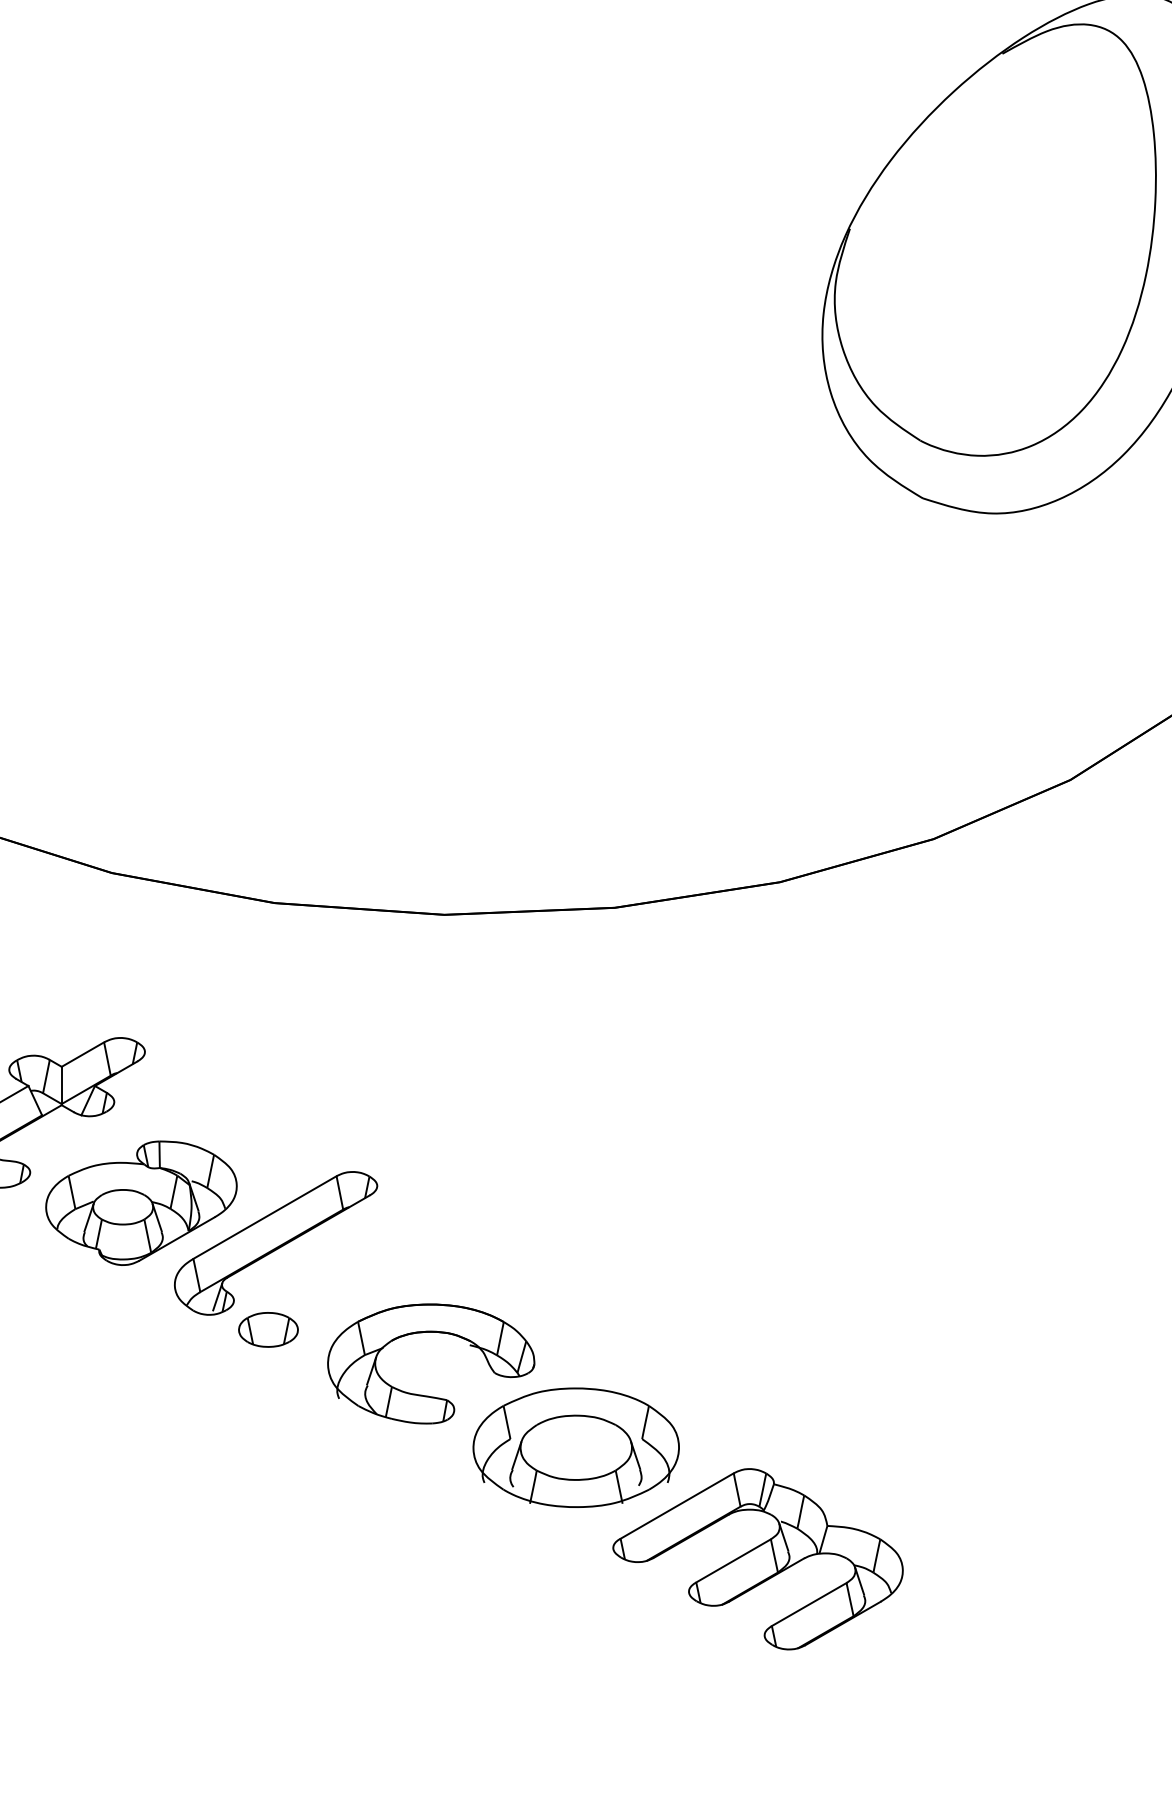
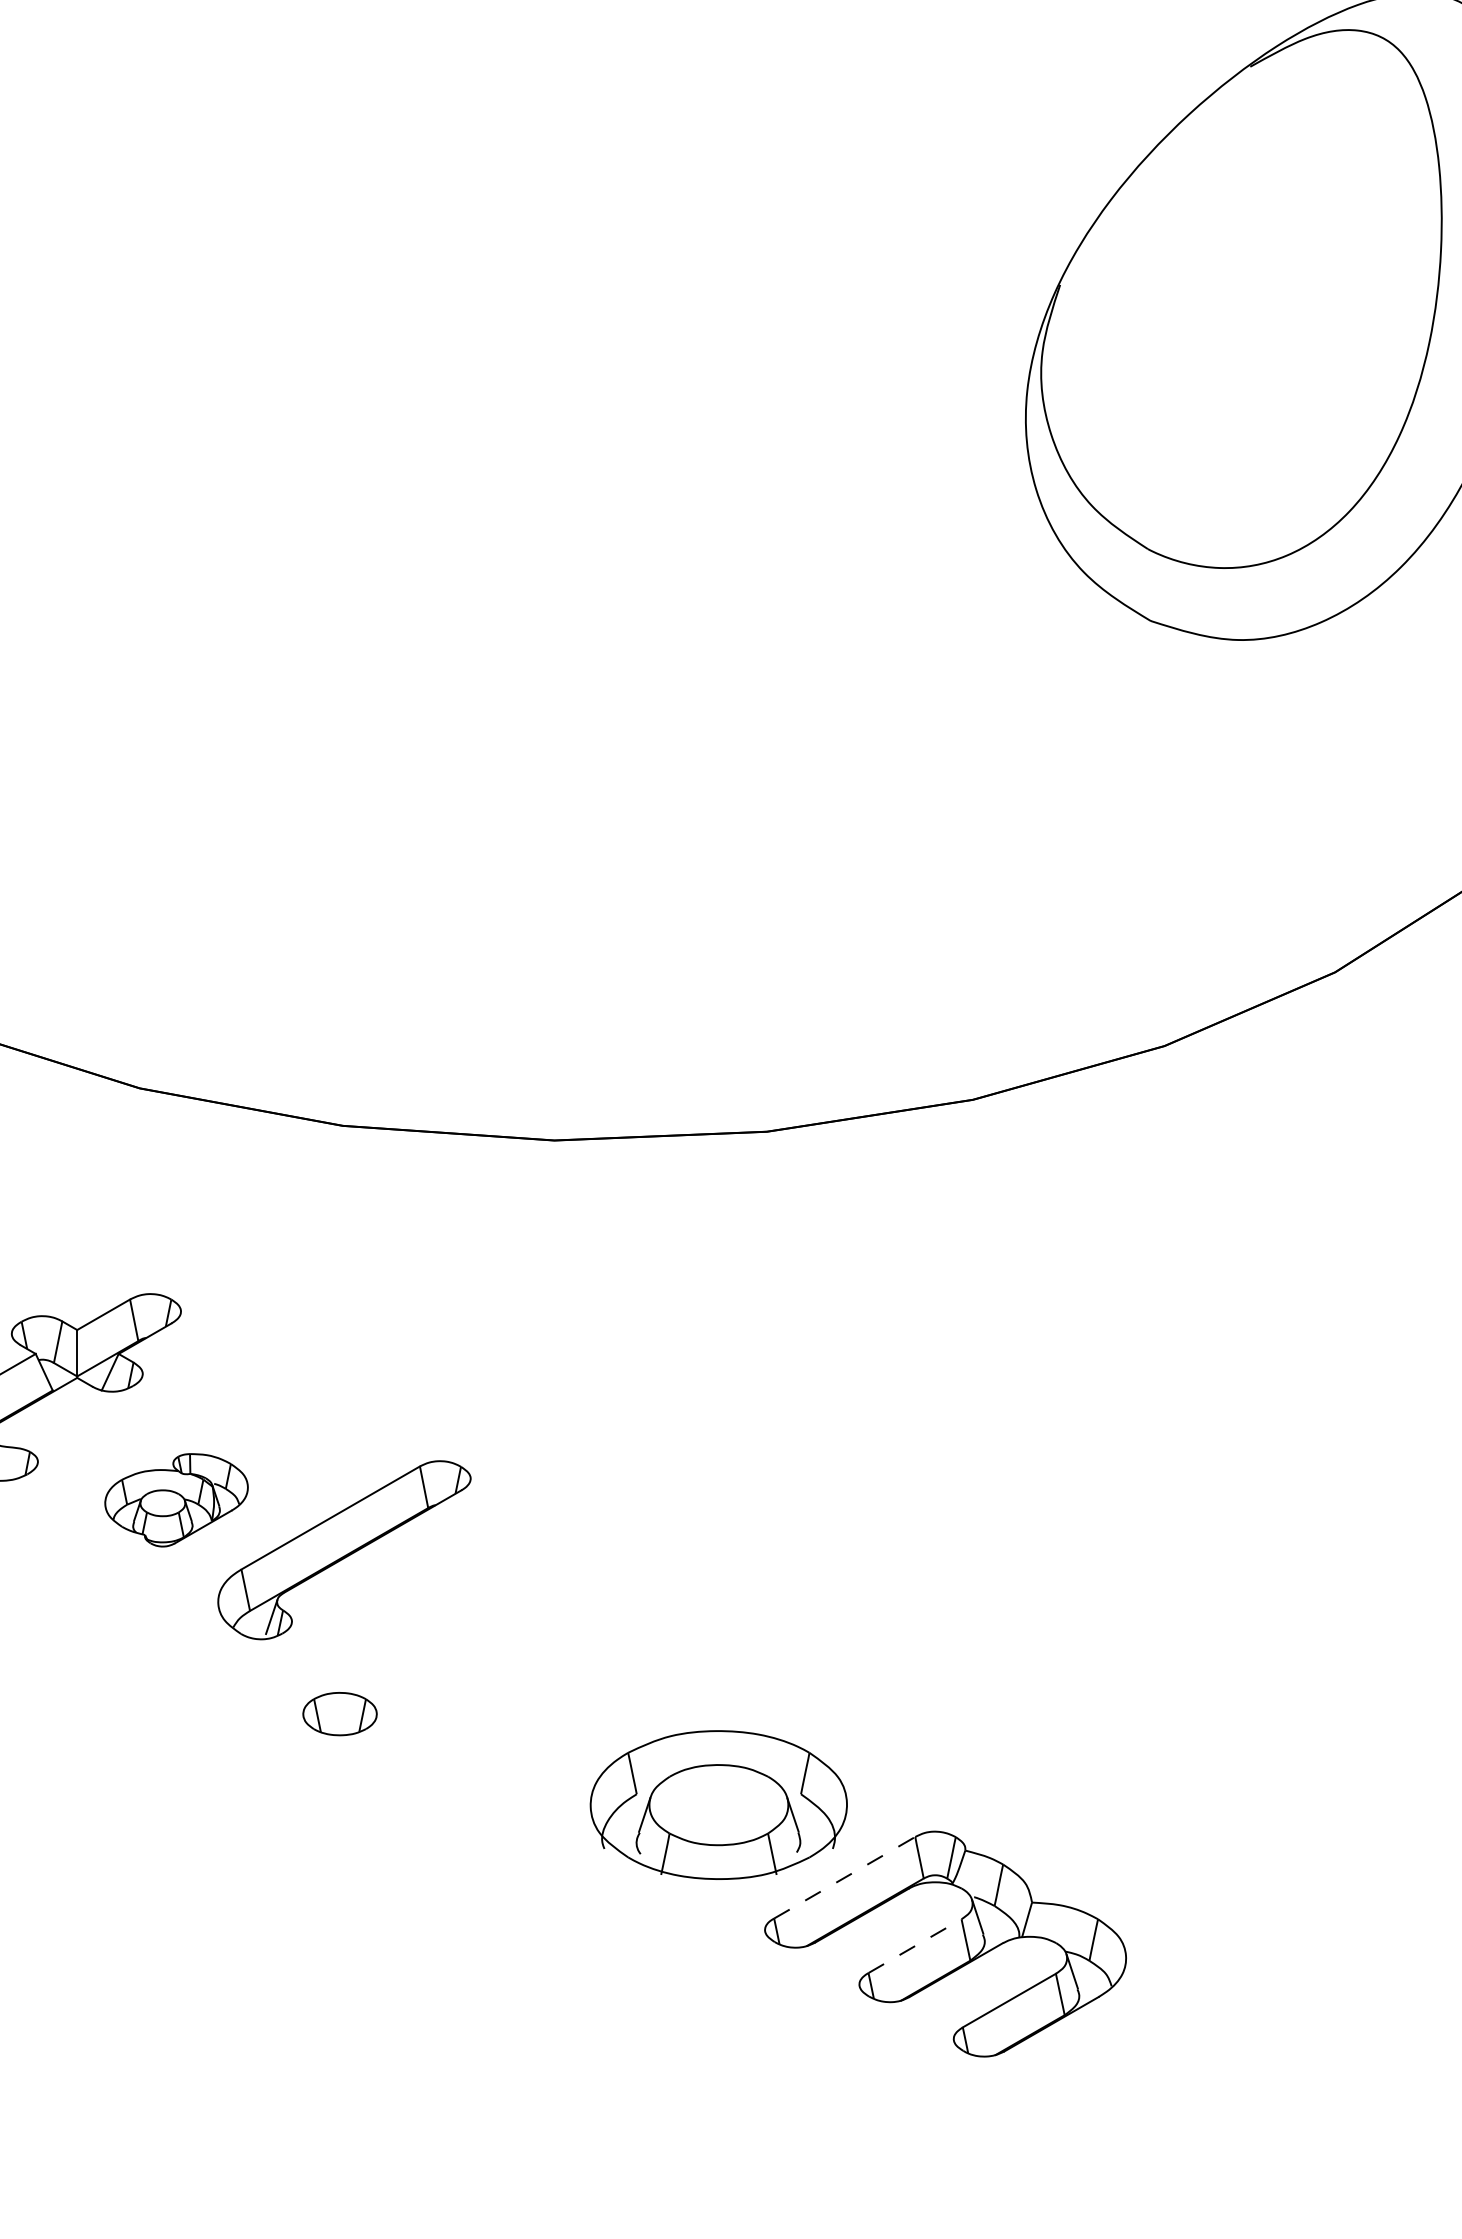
part: (141, 1203) -> (176, 1500), size x0.6
part: (268, 1330) -> (339, 1714), moved
part: (430, 1332) -> (537, 1661), removed
line: (677, 1505) -> (844, 1877), solid -> dashed
line: (733, 1561) -> (915, 1946), solid -> dashed

